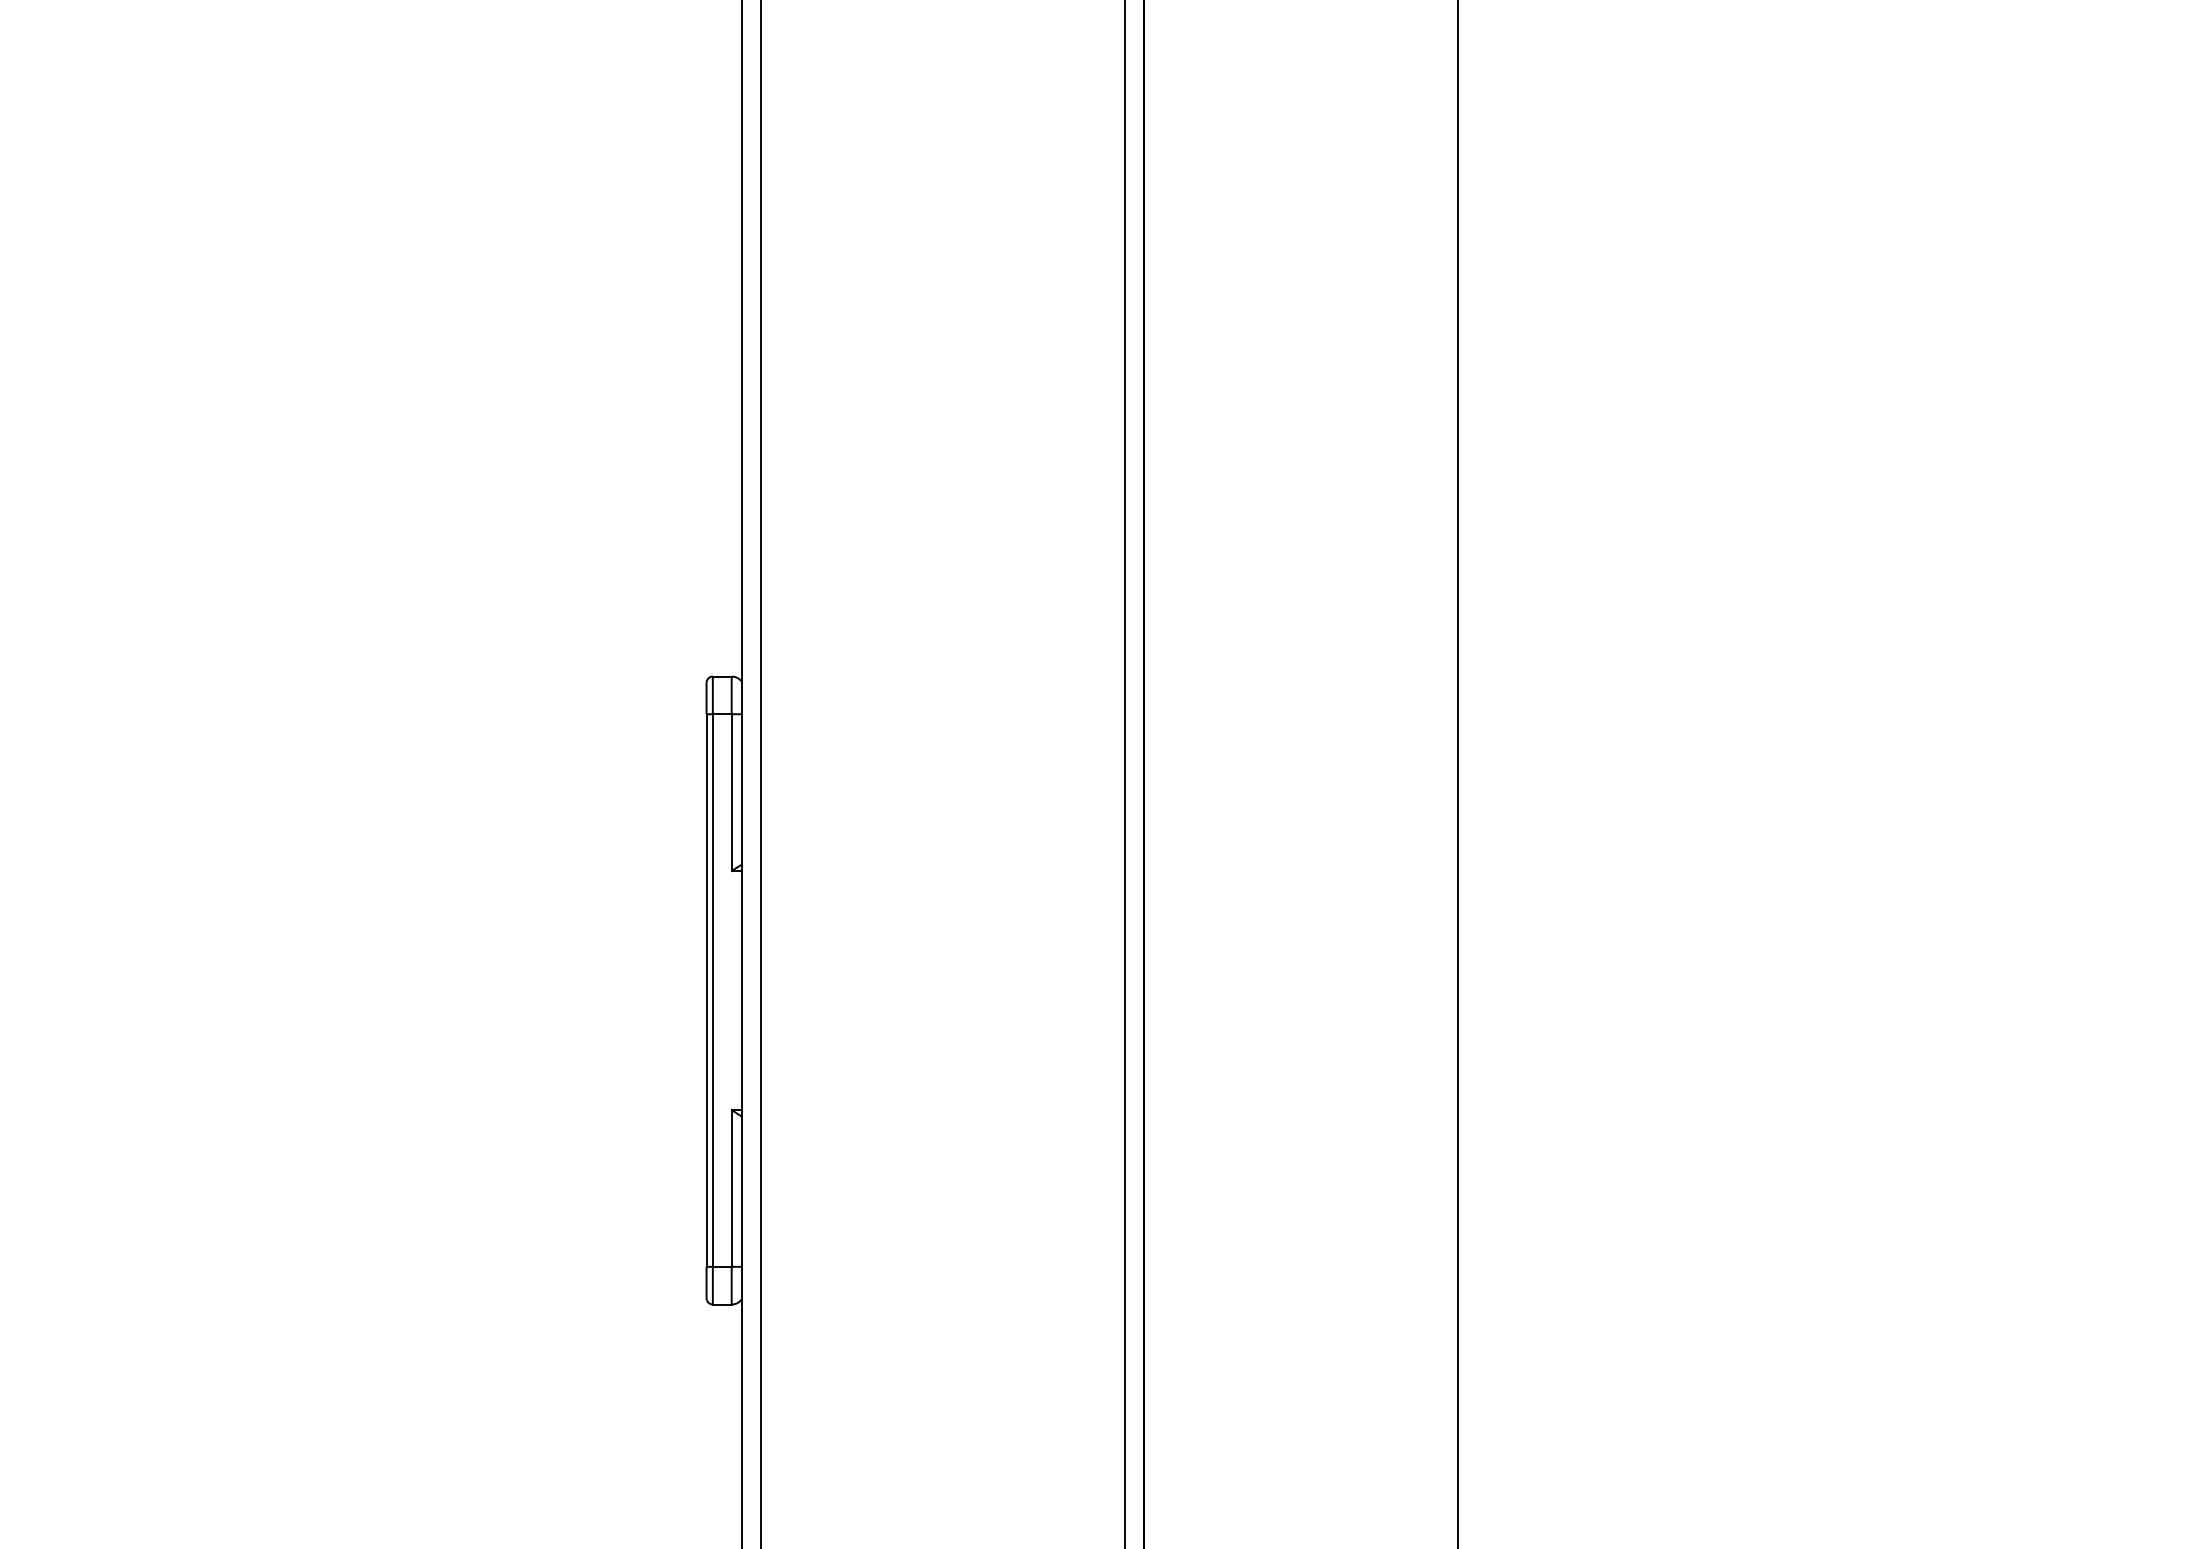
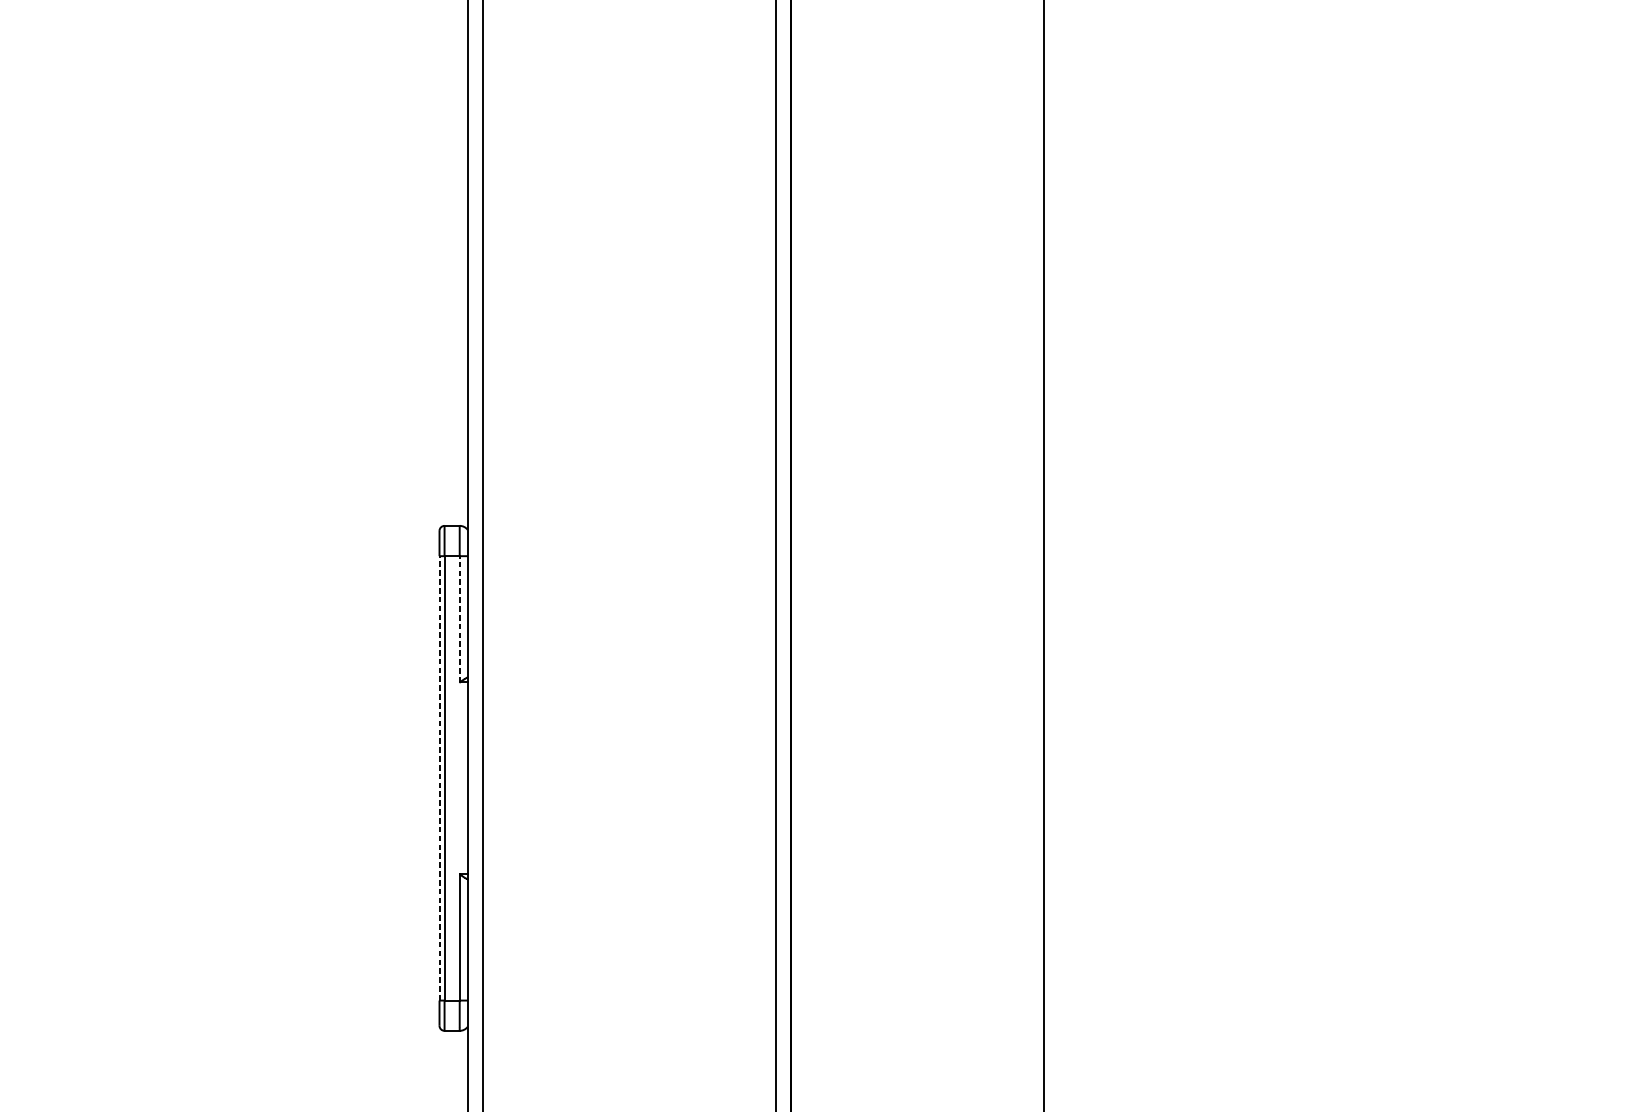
line: (731, 792) -> (459, 619), solid -> dashed
line: (706, 990) -> (439, 778), solid -> dashed

